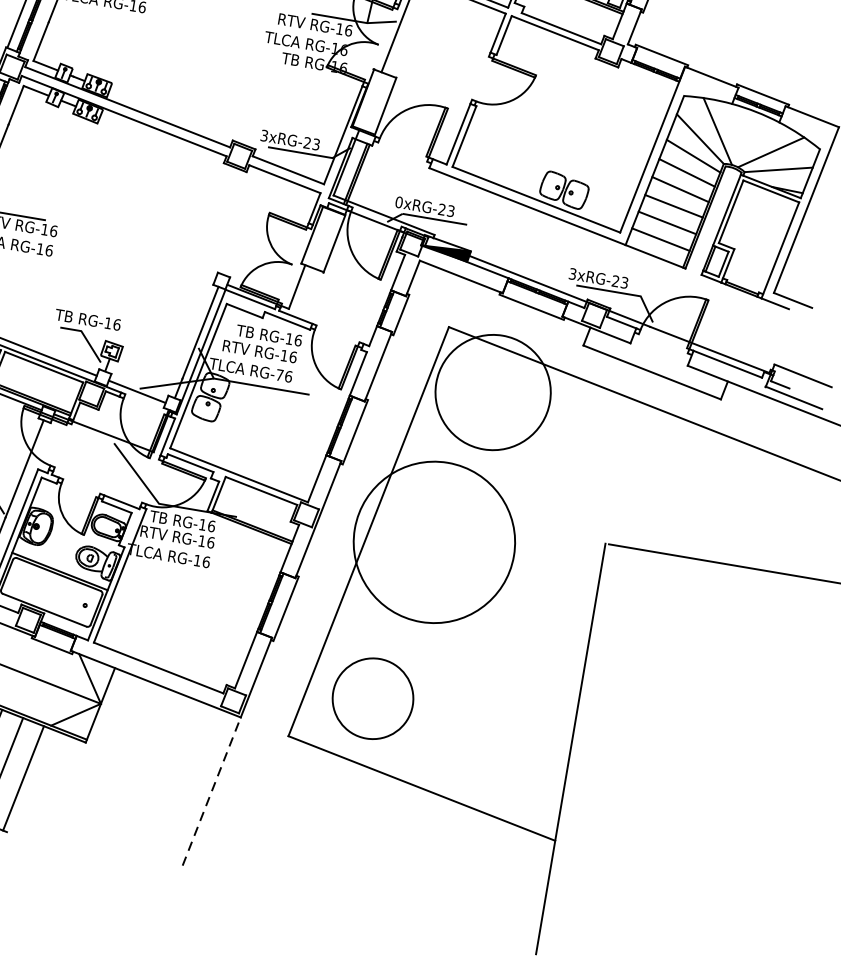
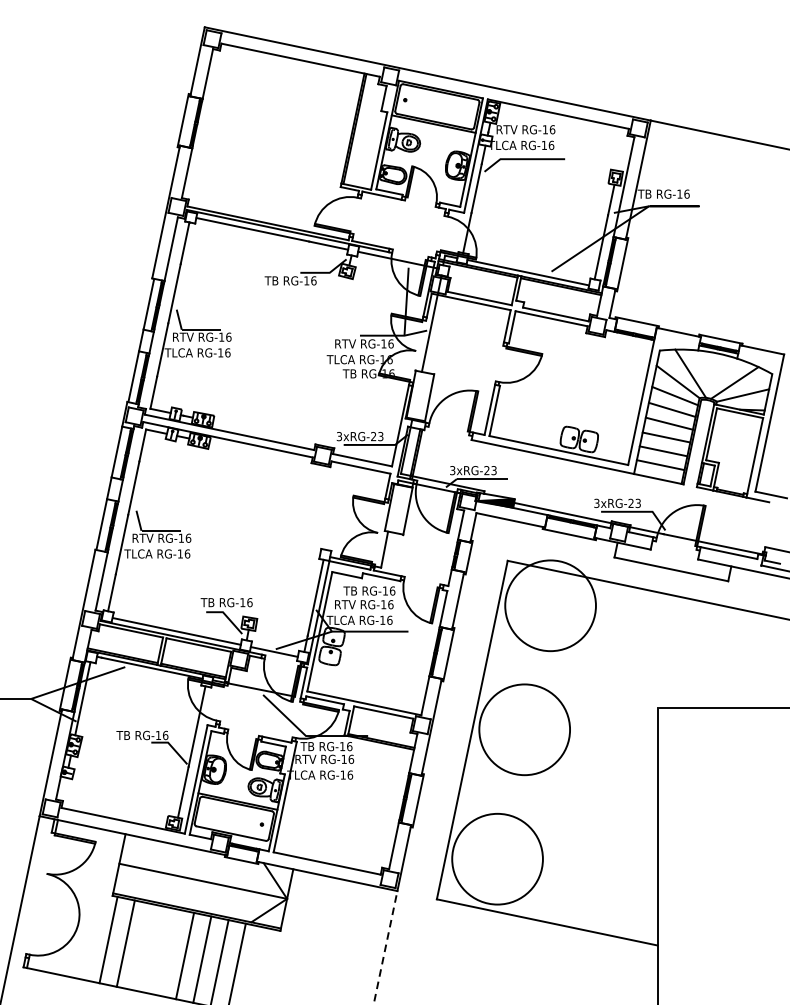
text: (398, 202) -> (452, 470), 0xRG-23 -> 3xRG-23
text: (279, 374) -> (382, 619), RG-76 -> RG-16
circle: (434, 541) -> (524, 729), size x0.71
circle: (373, 697) -> (497, 858), size x1.43

